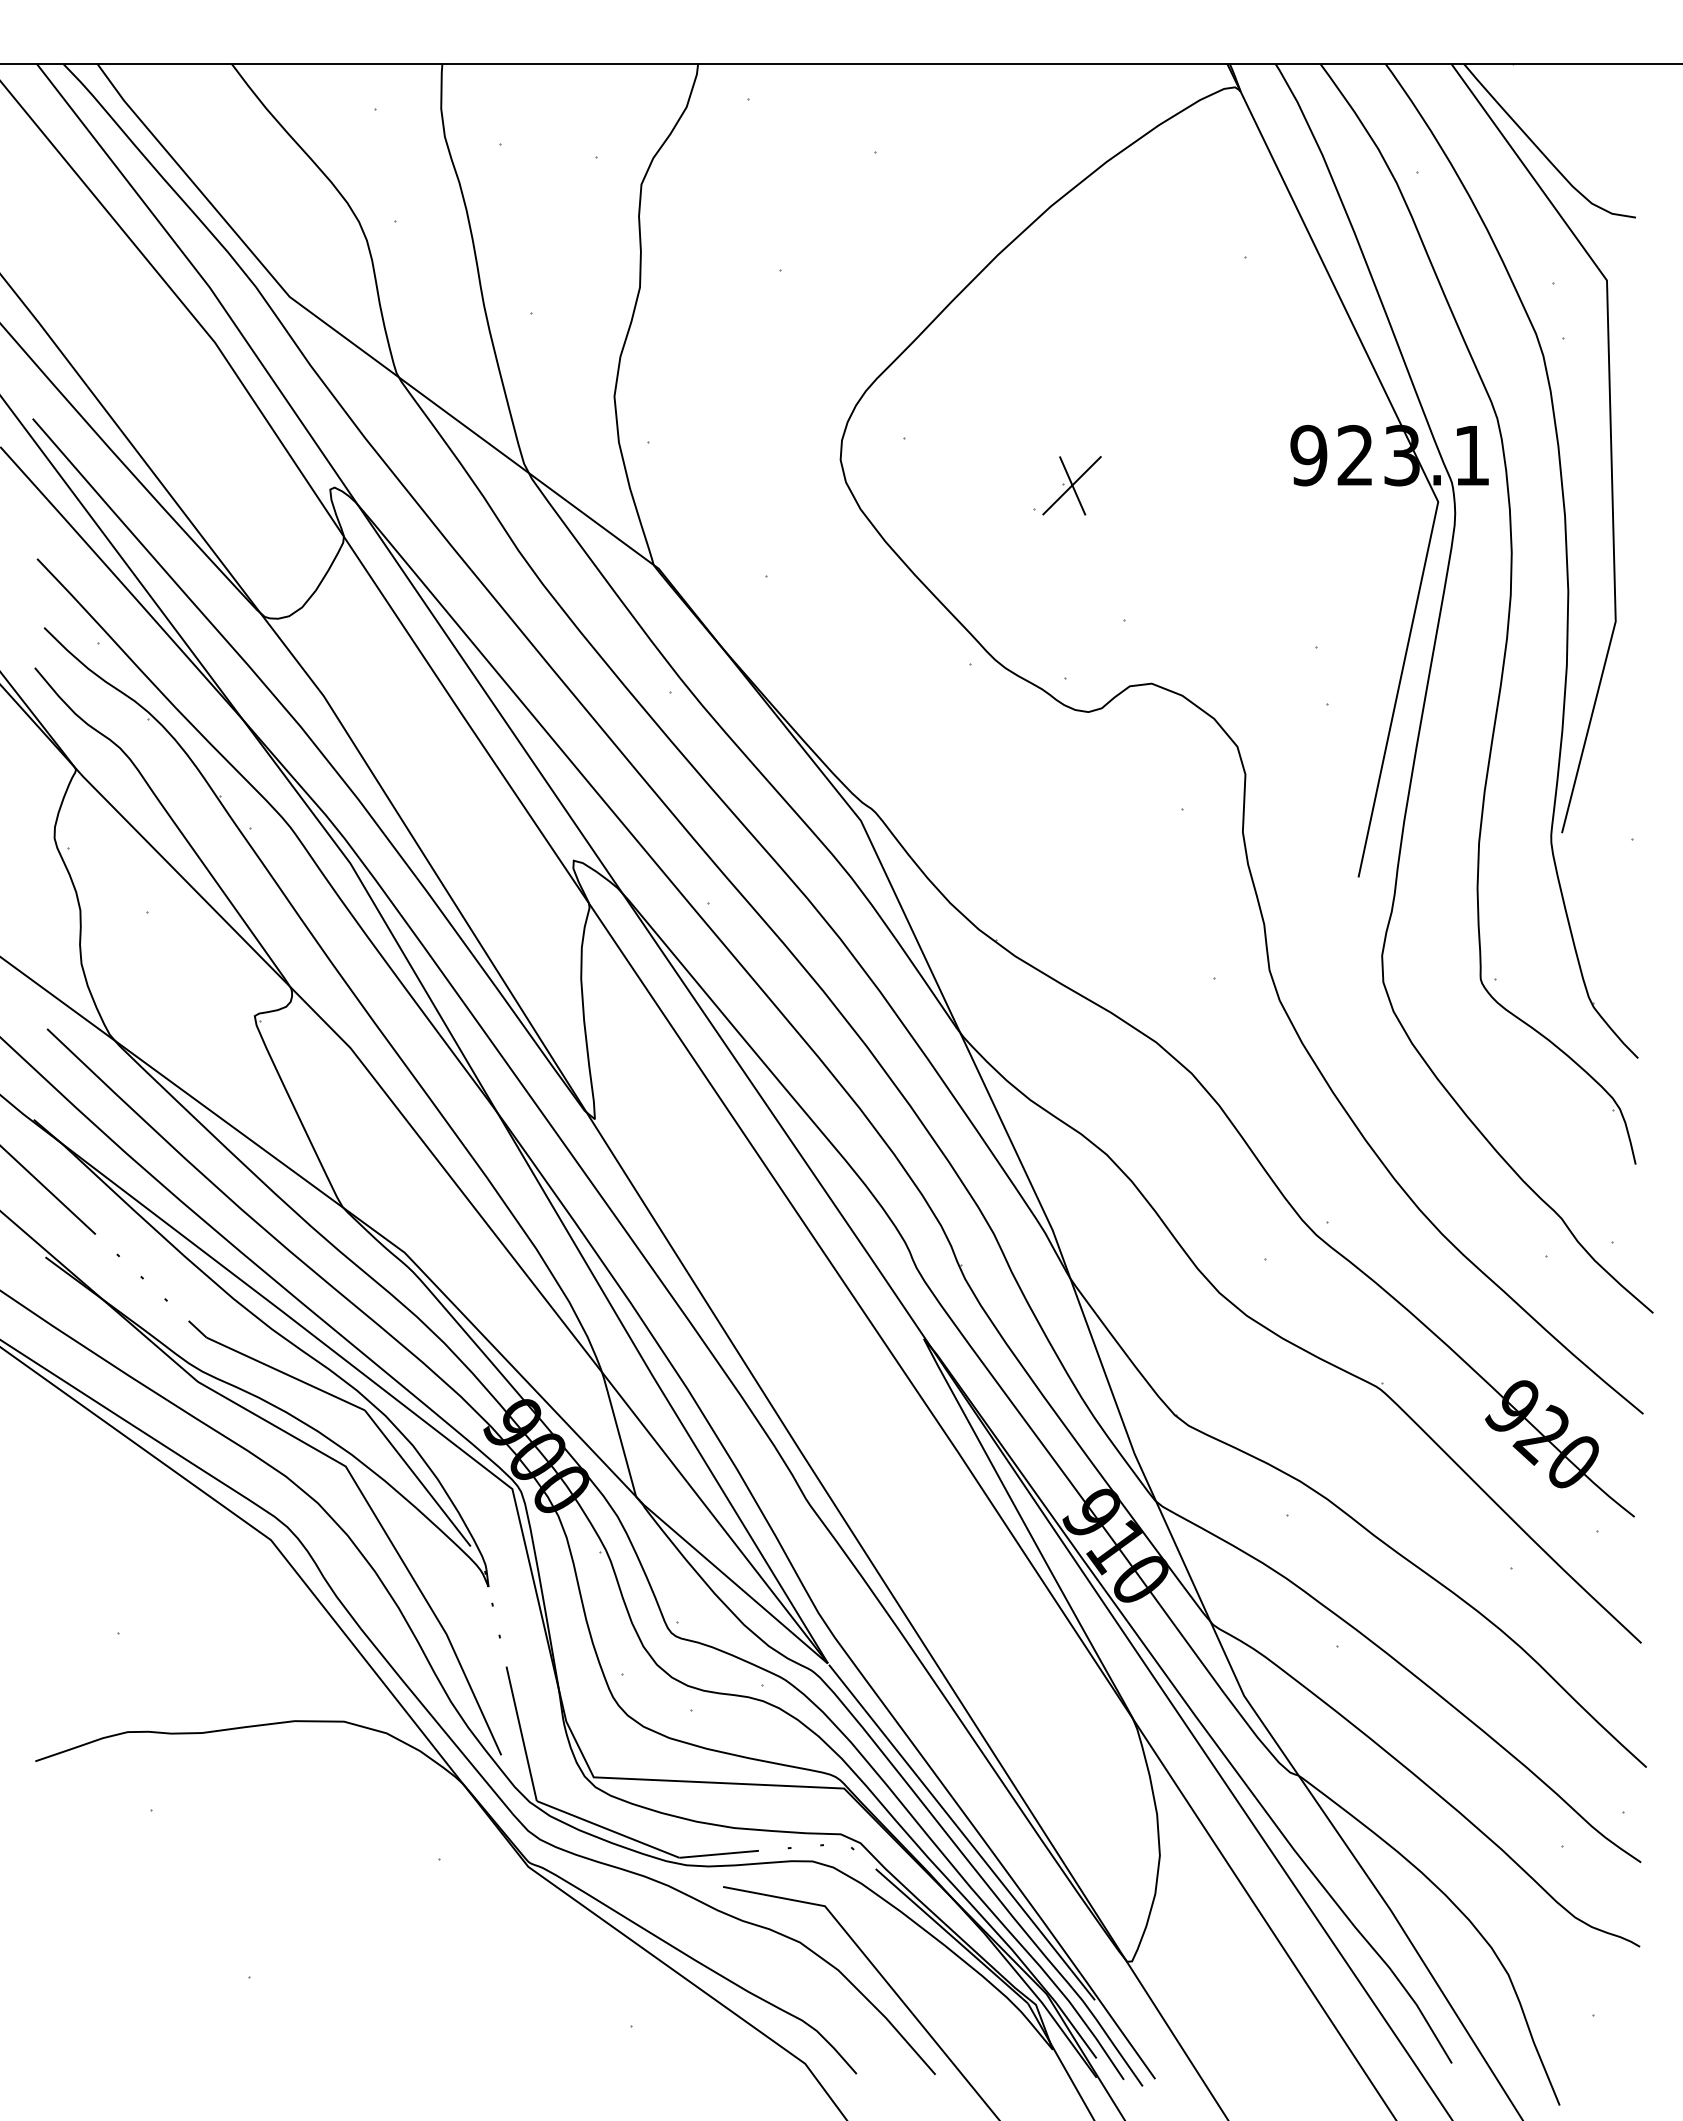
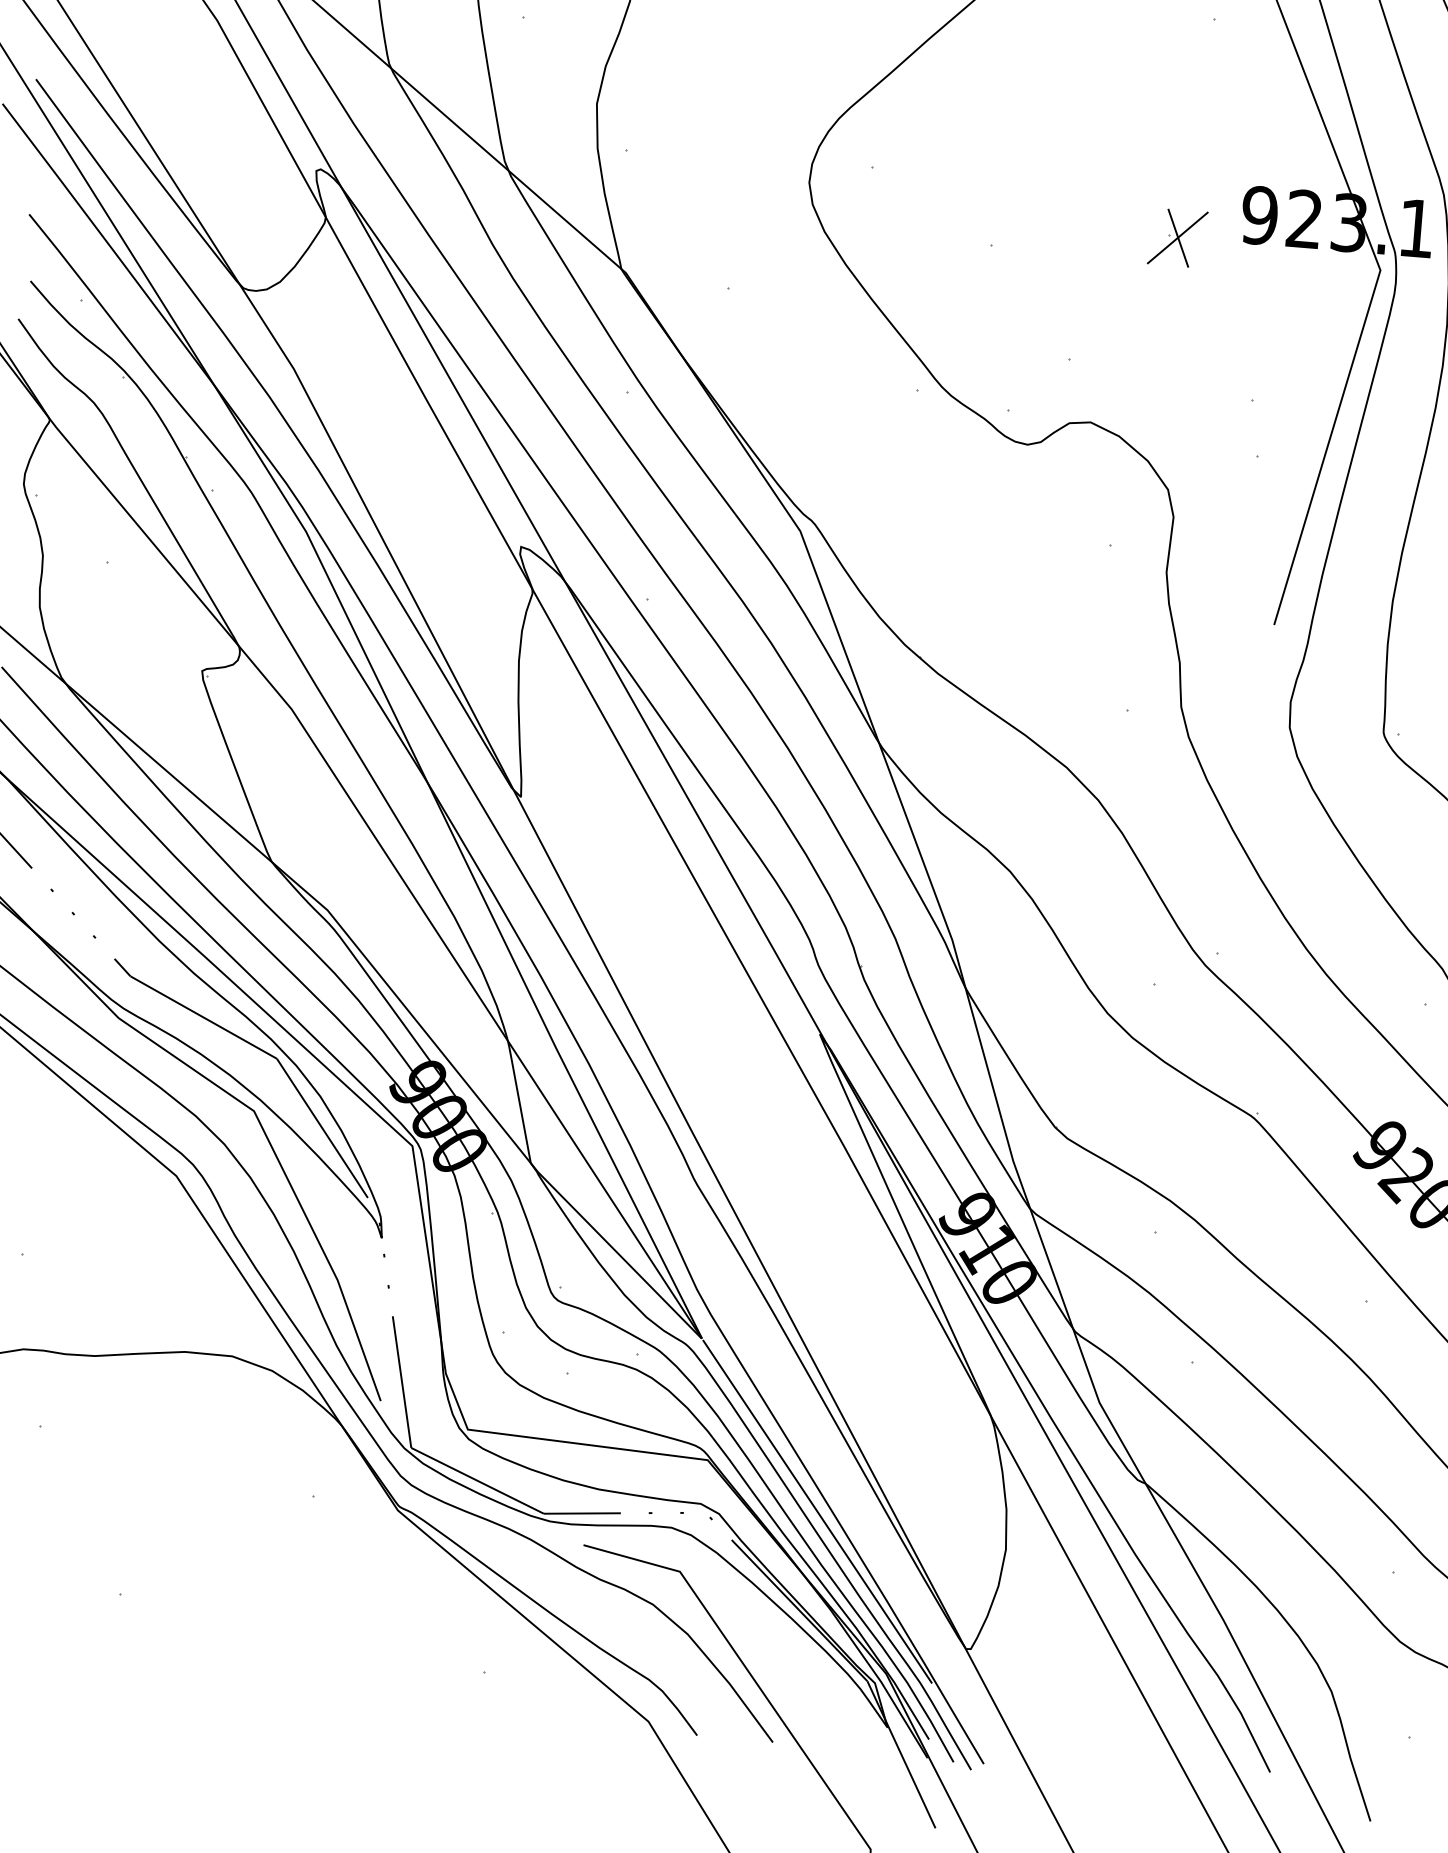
part: (1071, 485) -> (1177, 237), moved

